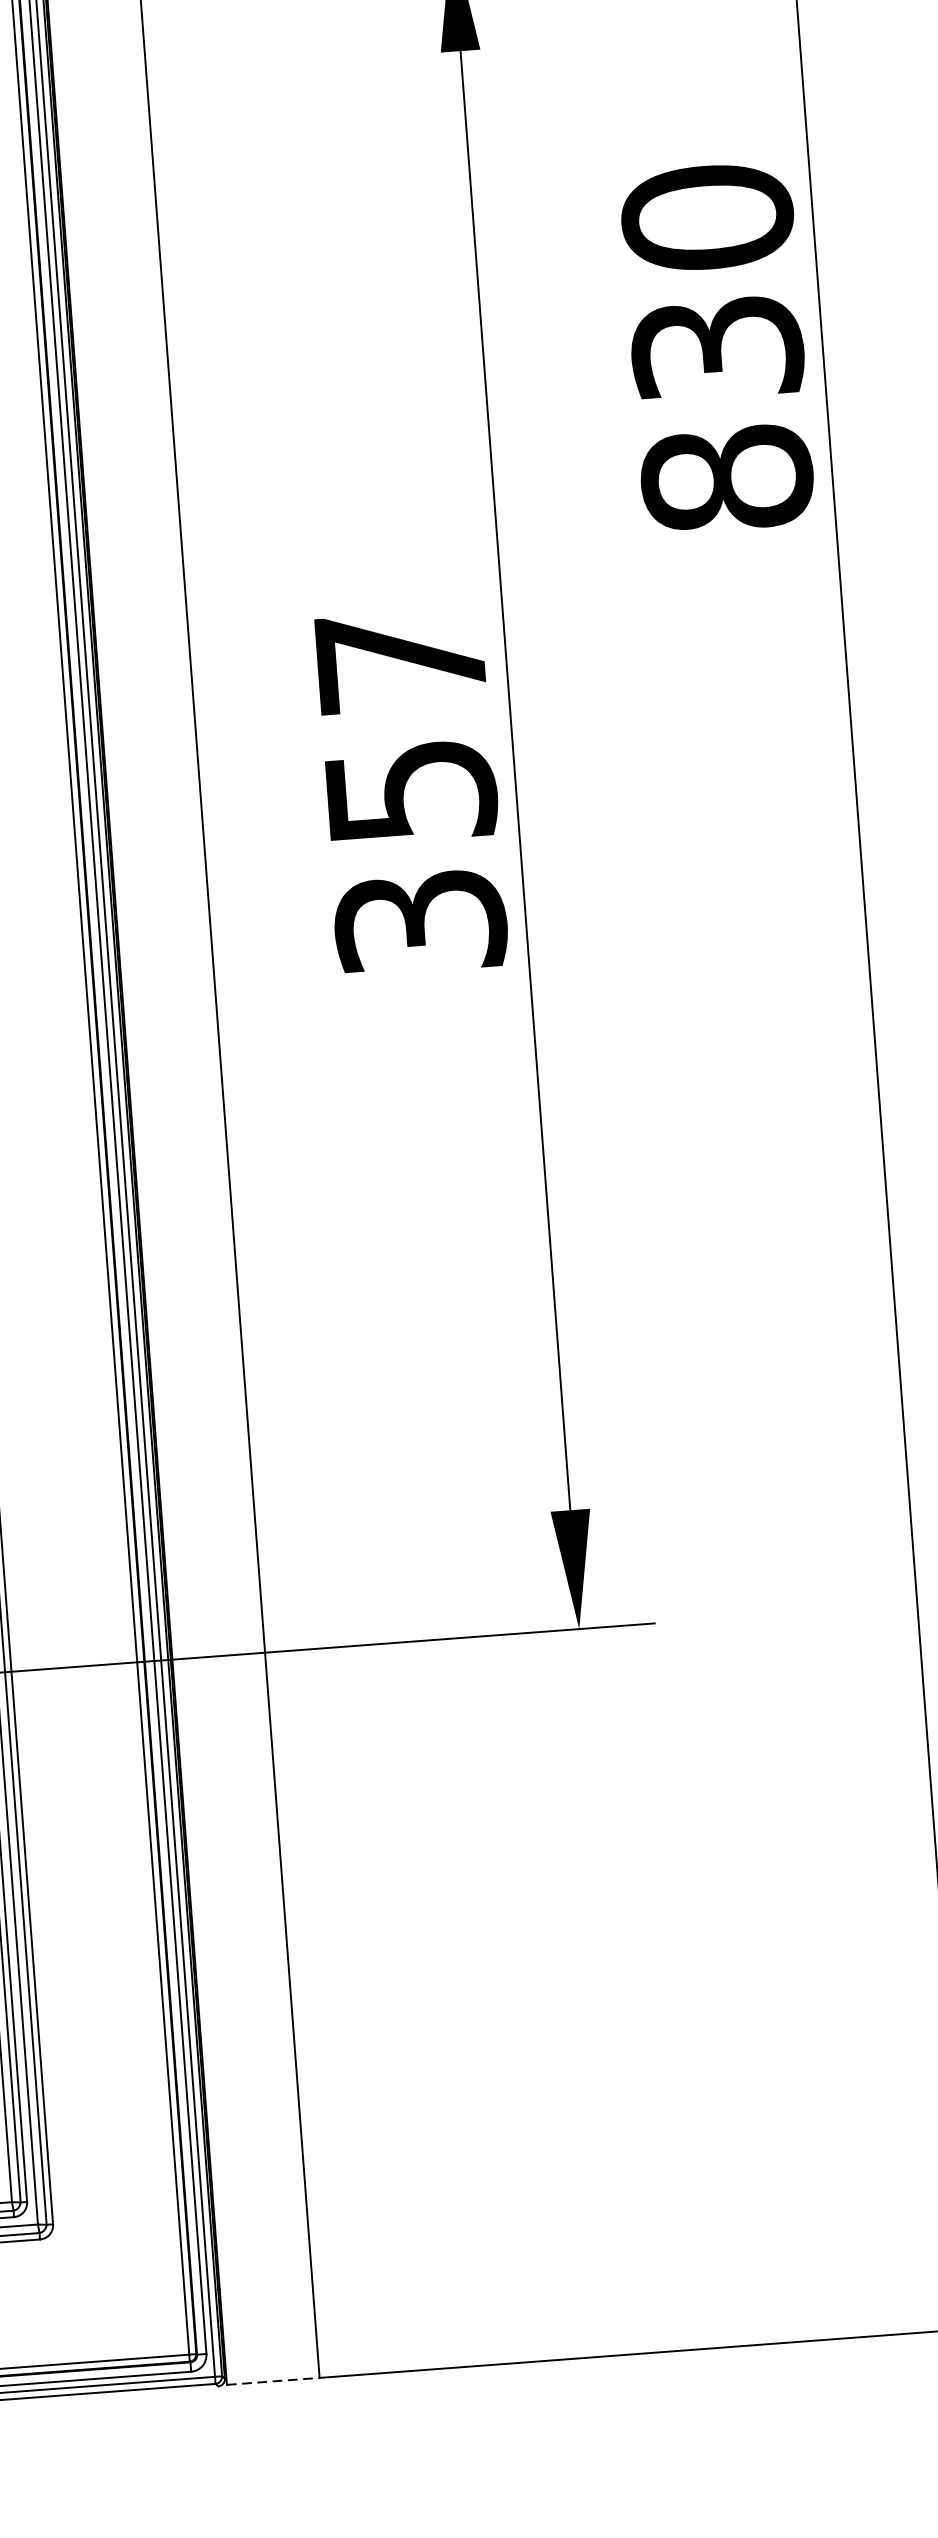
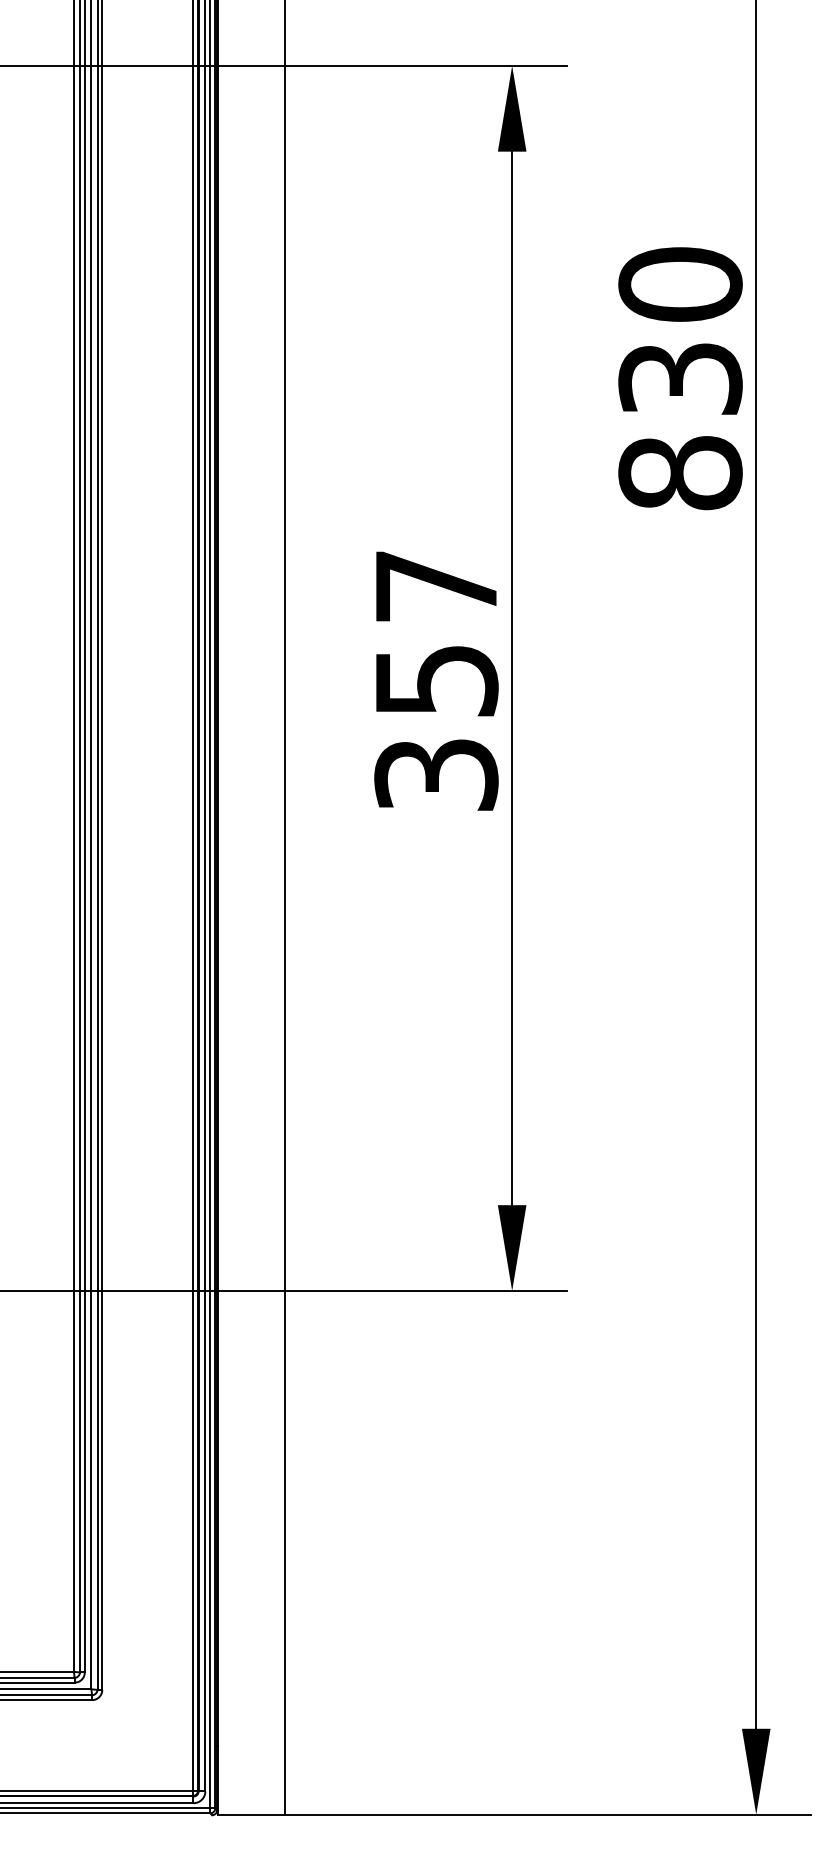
line: (274, 2381) -> (252, 1814), dashed -> solid

